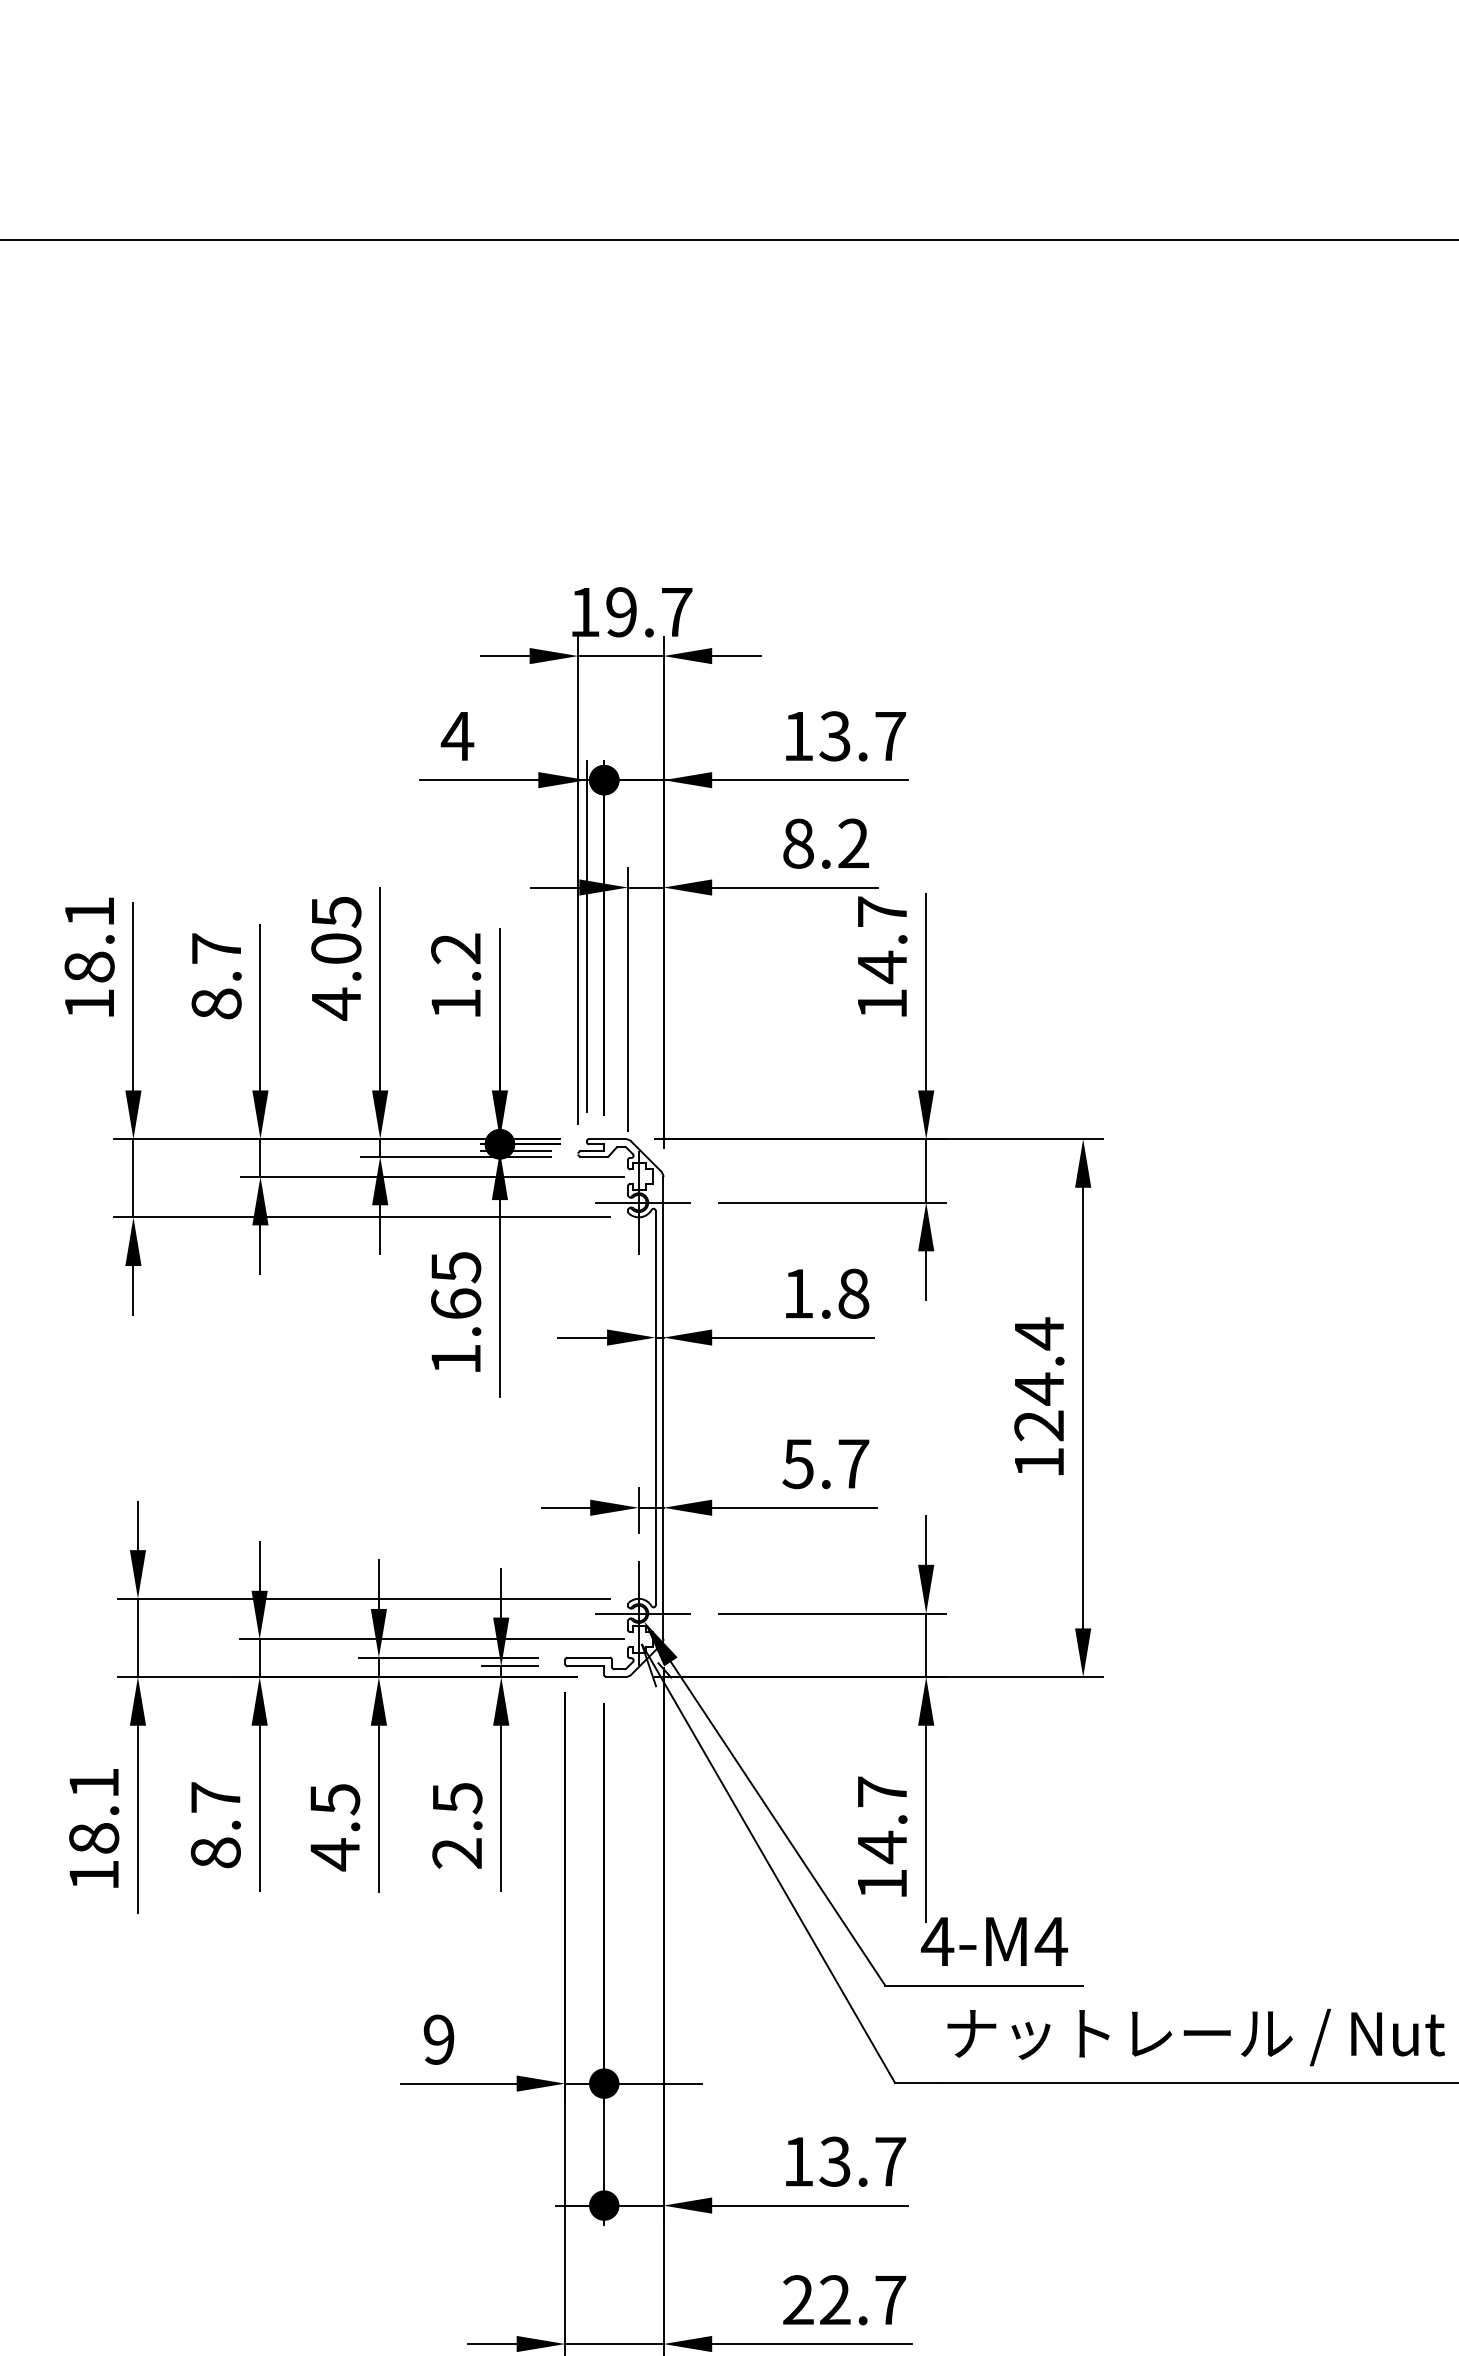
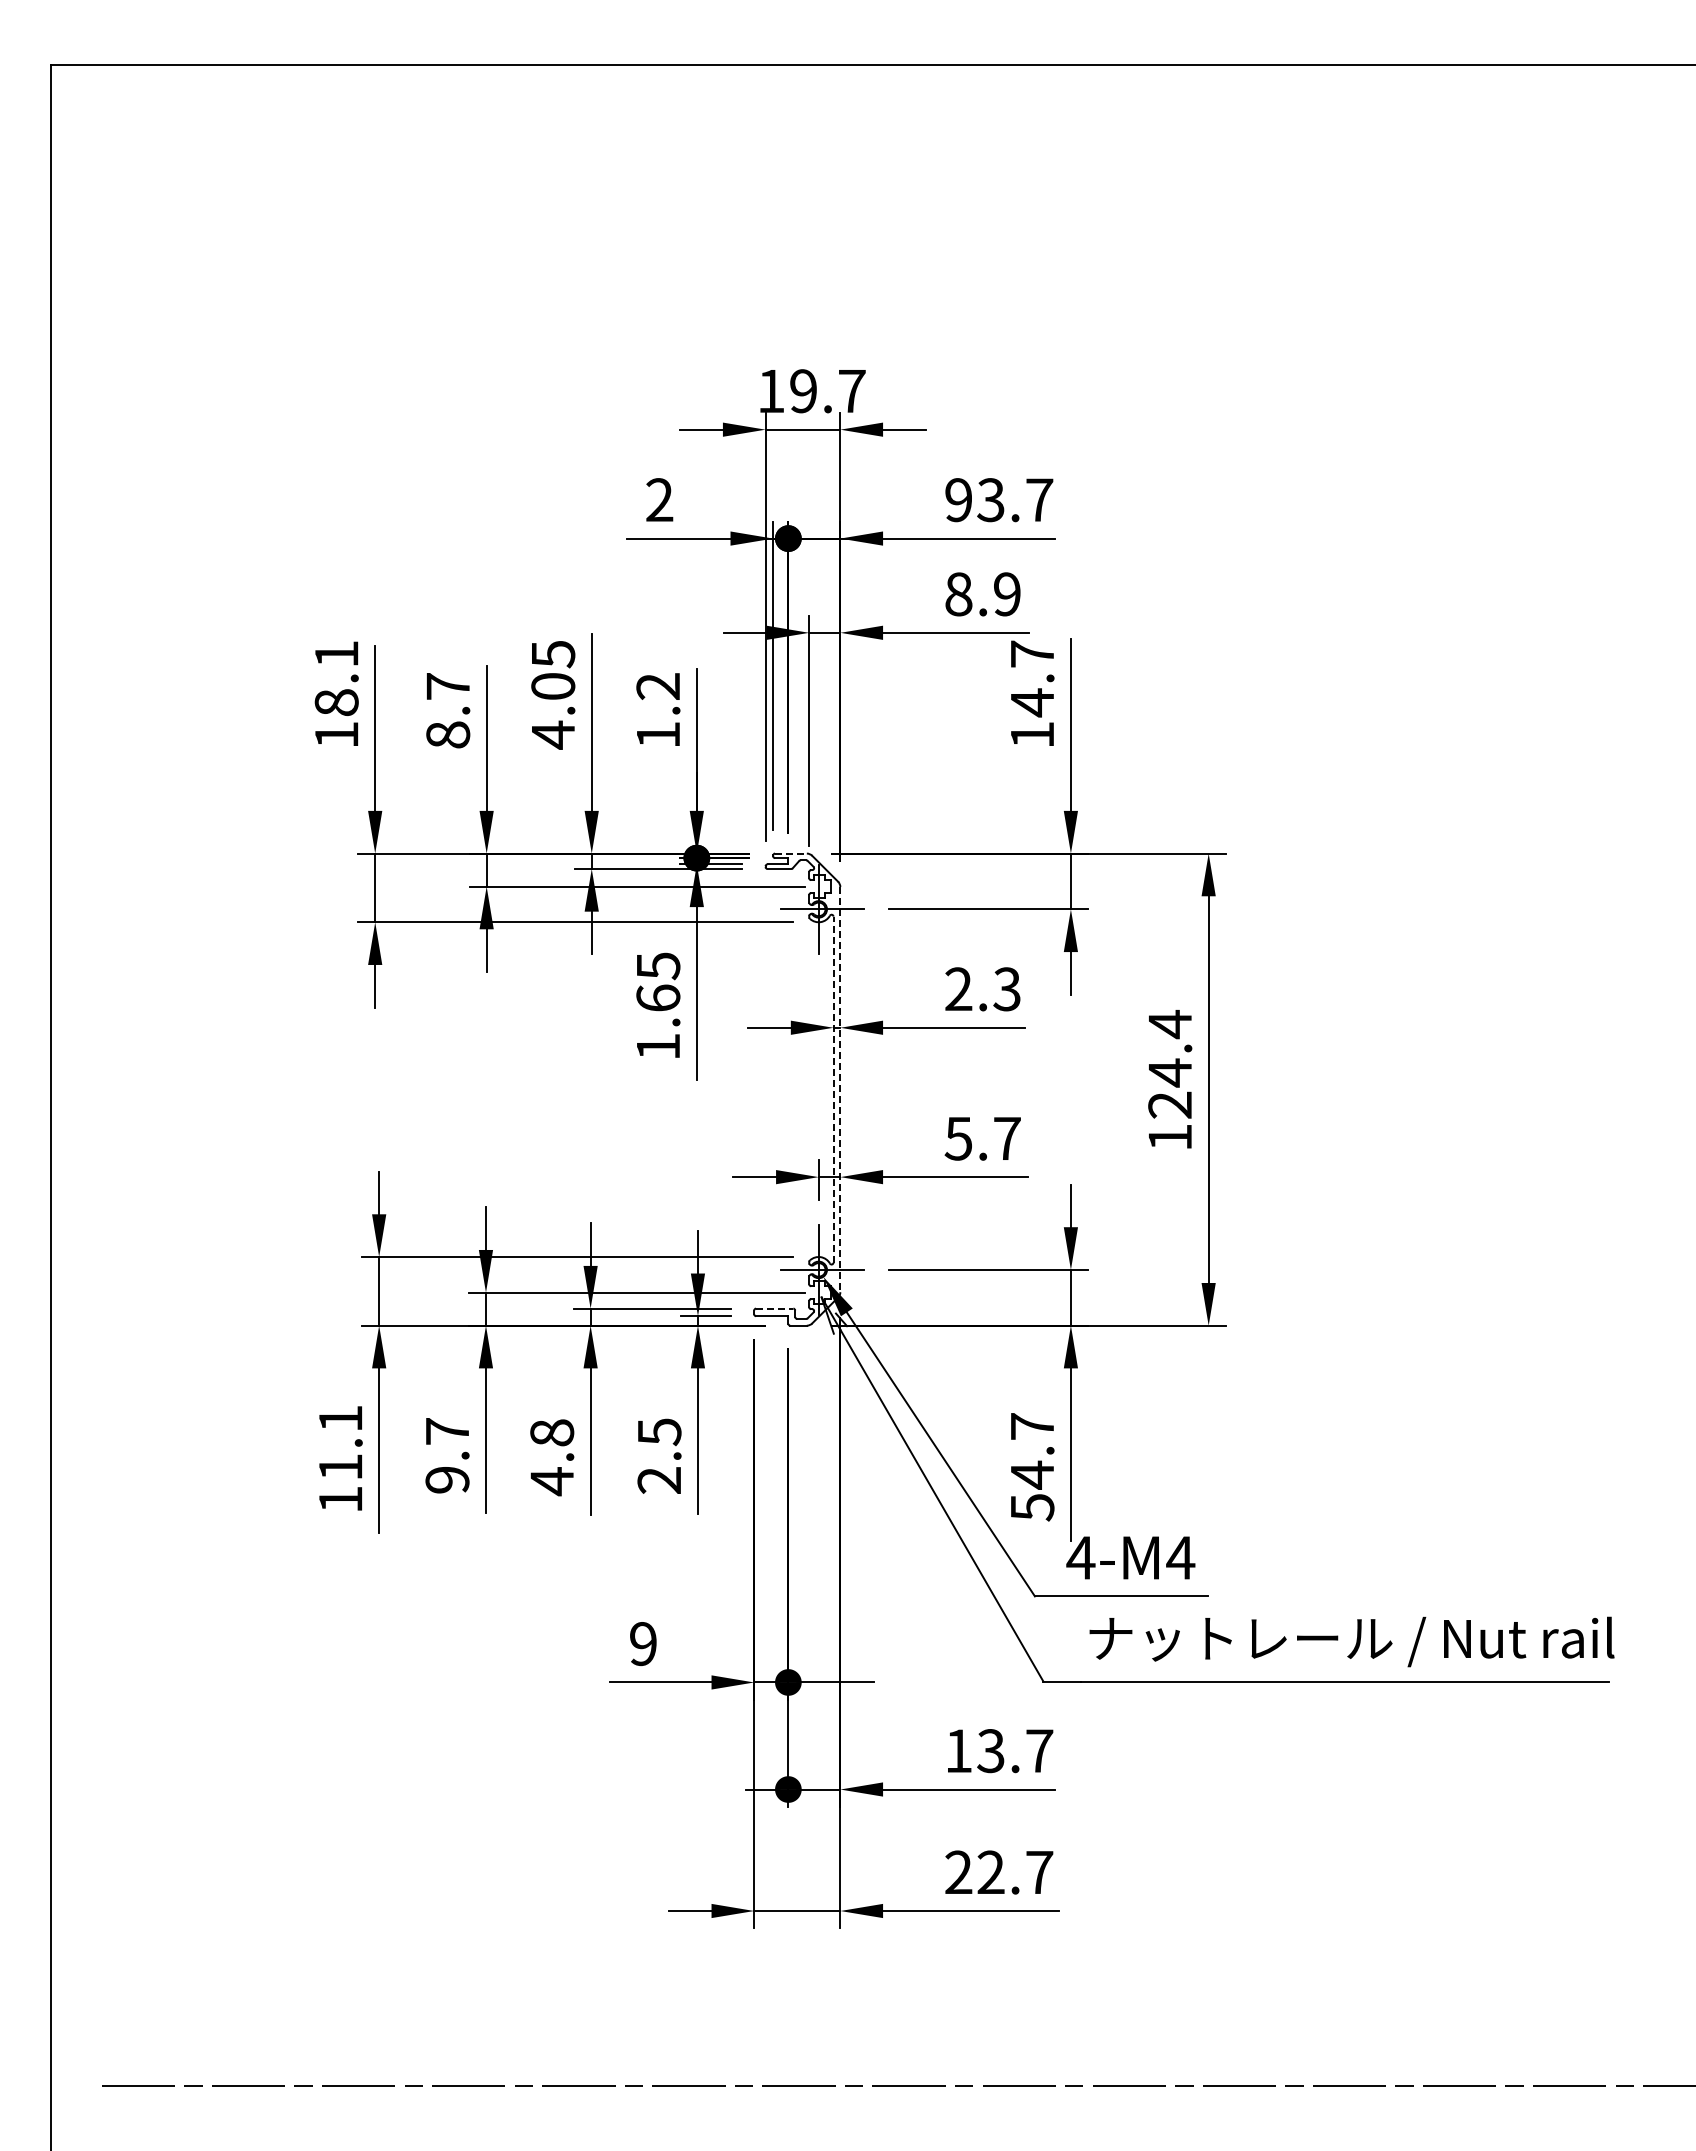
text: (457, 735) -> (659, 499), 4 -> 2
text: (798, 736) -> (958, 500), 13.7 -> 93.7
text: (853, 843) -> (1007, 594), 8.2 -> 8.9
line: (606, 1139) -> (790, 853), solid -> dashed
text: (825, 1293) -> (982, 989), 1.8 -> 2.3
line: (655, 1407) -> (833, 1089), solid -> dashed
line: (663, 1407) -> (840, 1089), solid -> dashed
line: (588, 1657) -> (774, 1308), solid -> dashed
text: (335, 1799) -> (552, 1433), 4.5 -> 4.8
text: (93, 1837) -> (340, 1466), 18.1 -> 11.1
text: (215, 1852) -> (447, 1479), 8.7 -> 9.7
text: (882, 1884) -> (1032, 1507), 14.7 -> 54.7

